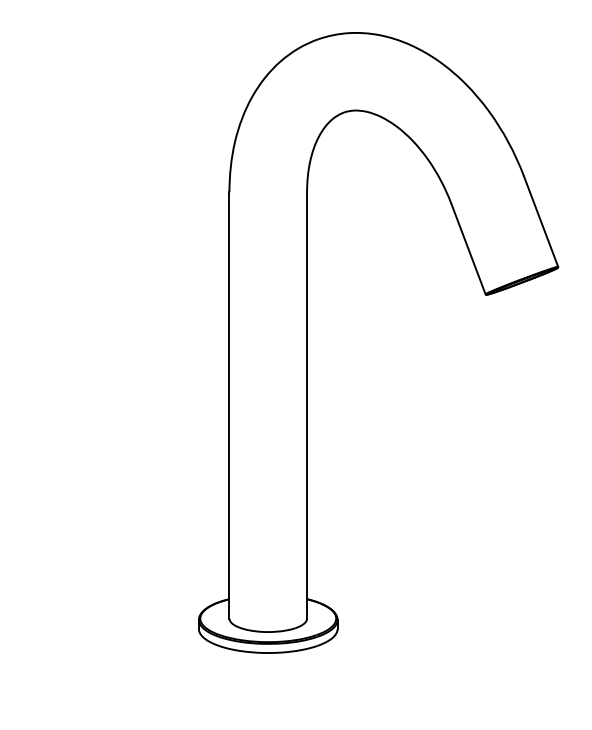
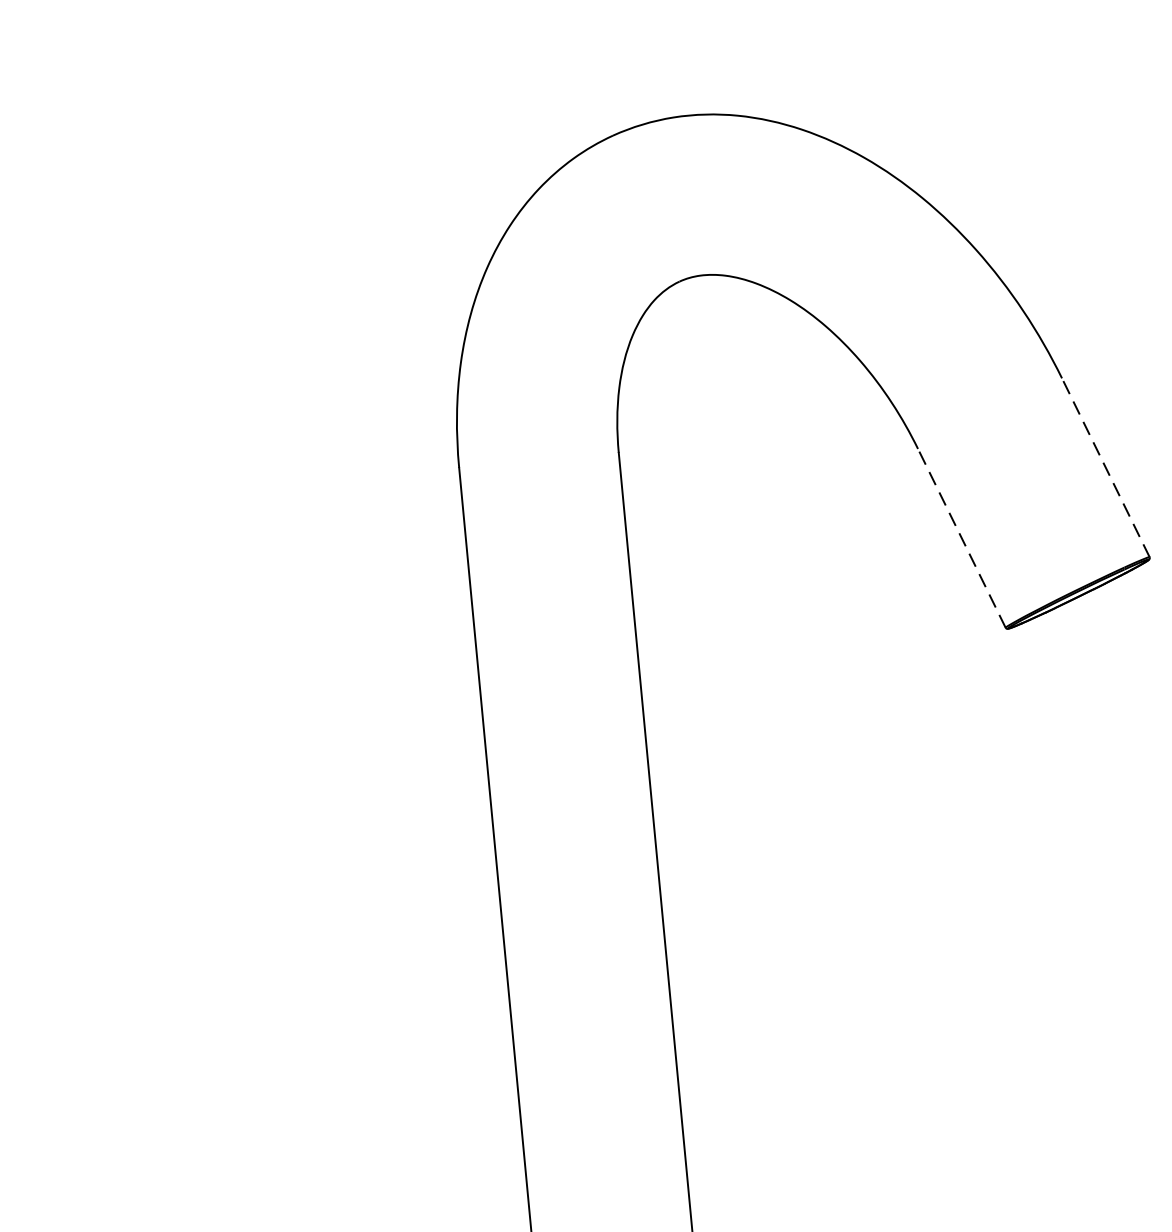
line: (540, 221) -> (1104, 467), solid -> dashed
line: (468, 248) -> (961, 537), solid -> dashed

